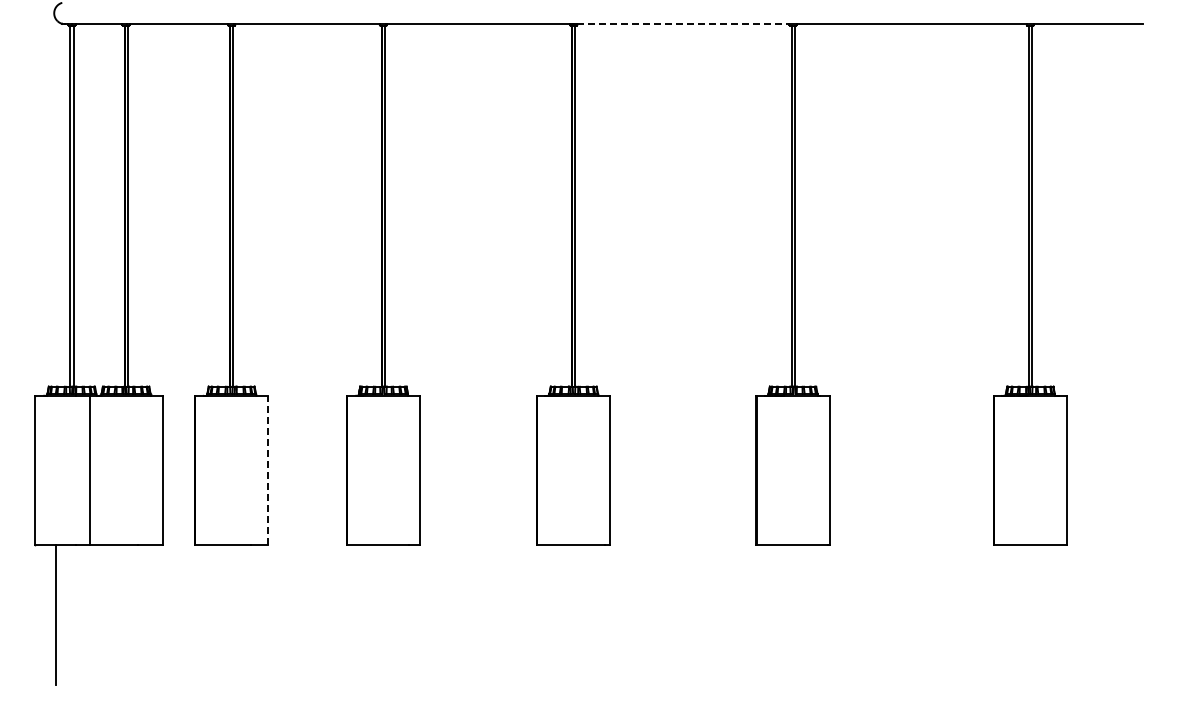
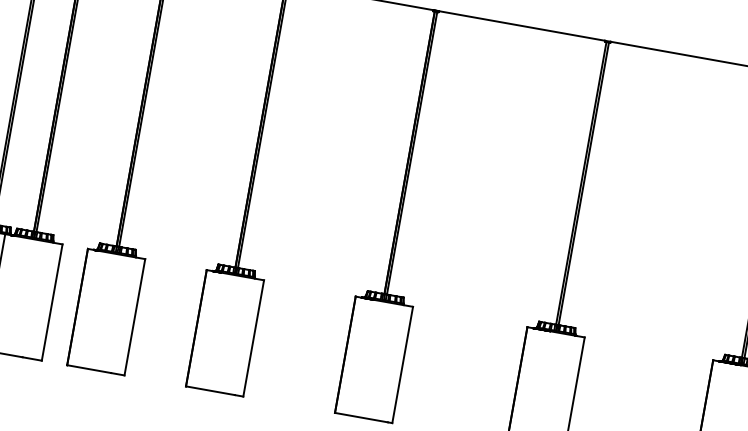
line: (683, 24) -> (522, 26), dashed -> solid
line: (268, 469) -> (135, 316), dashed -> solid

